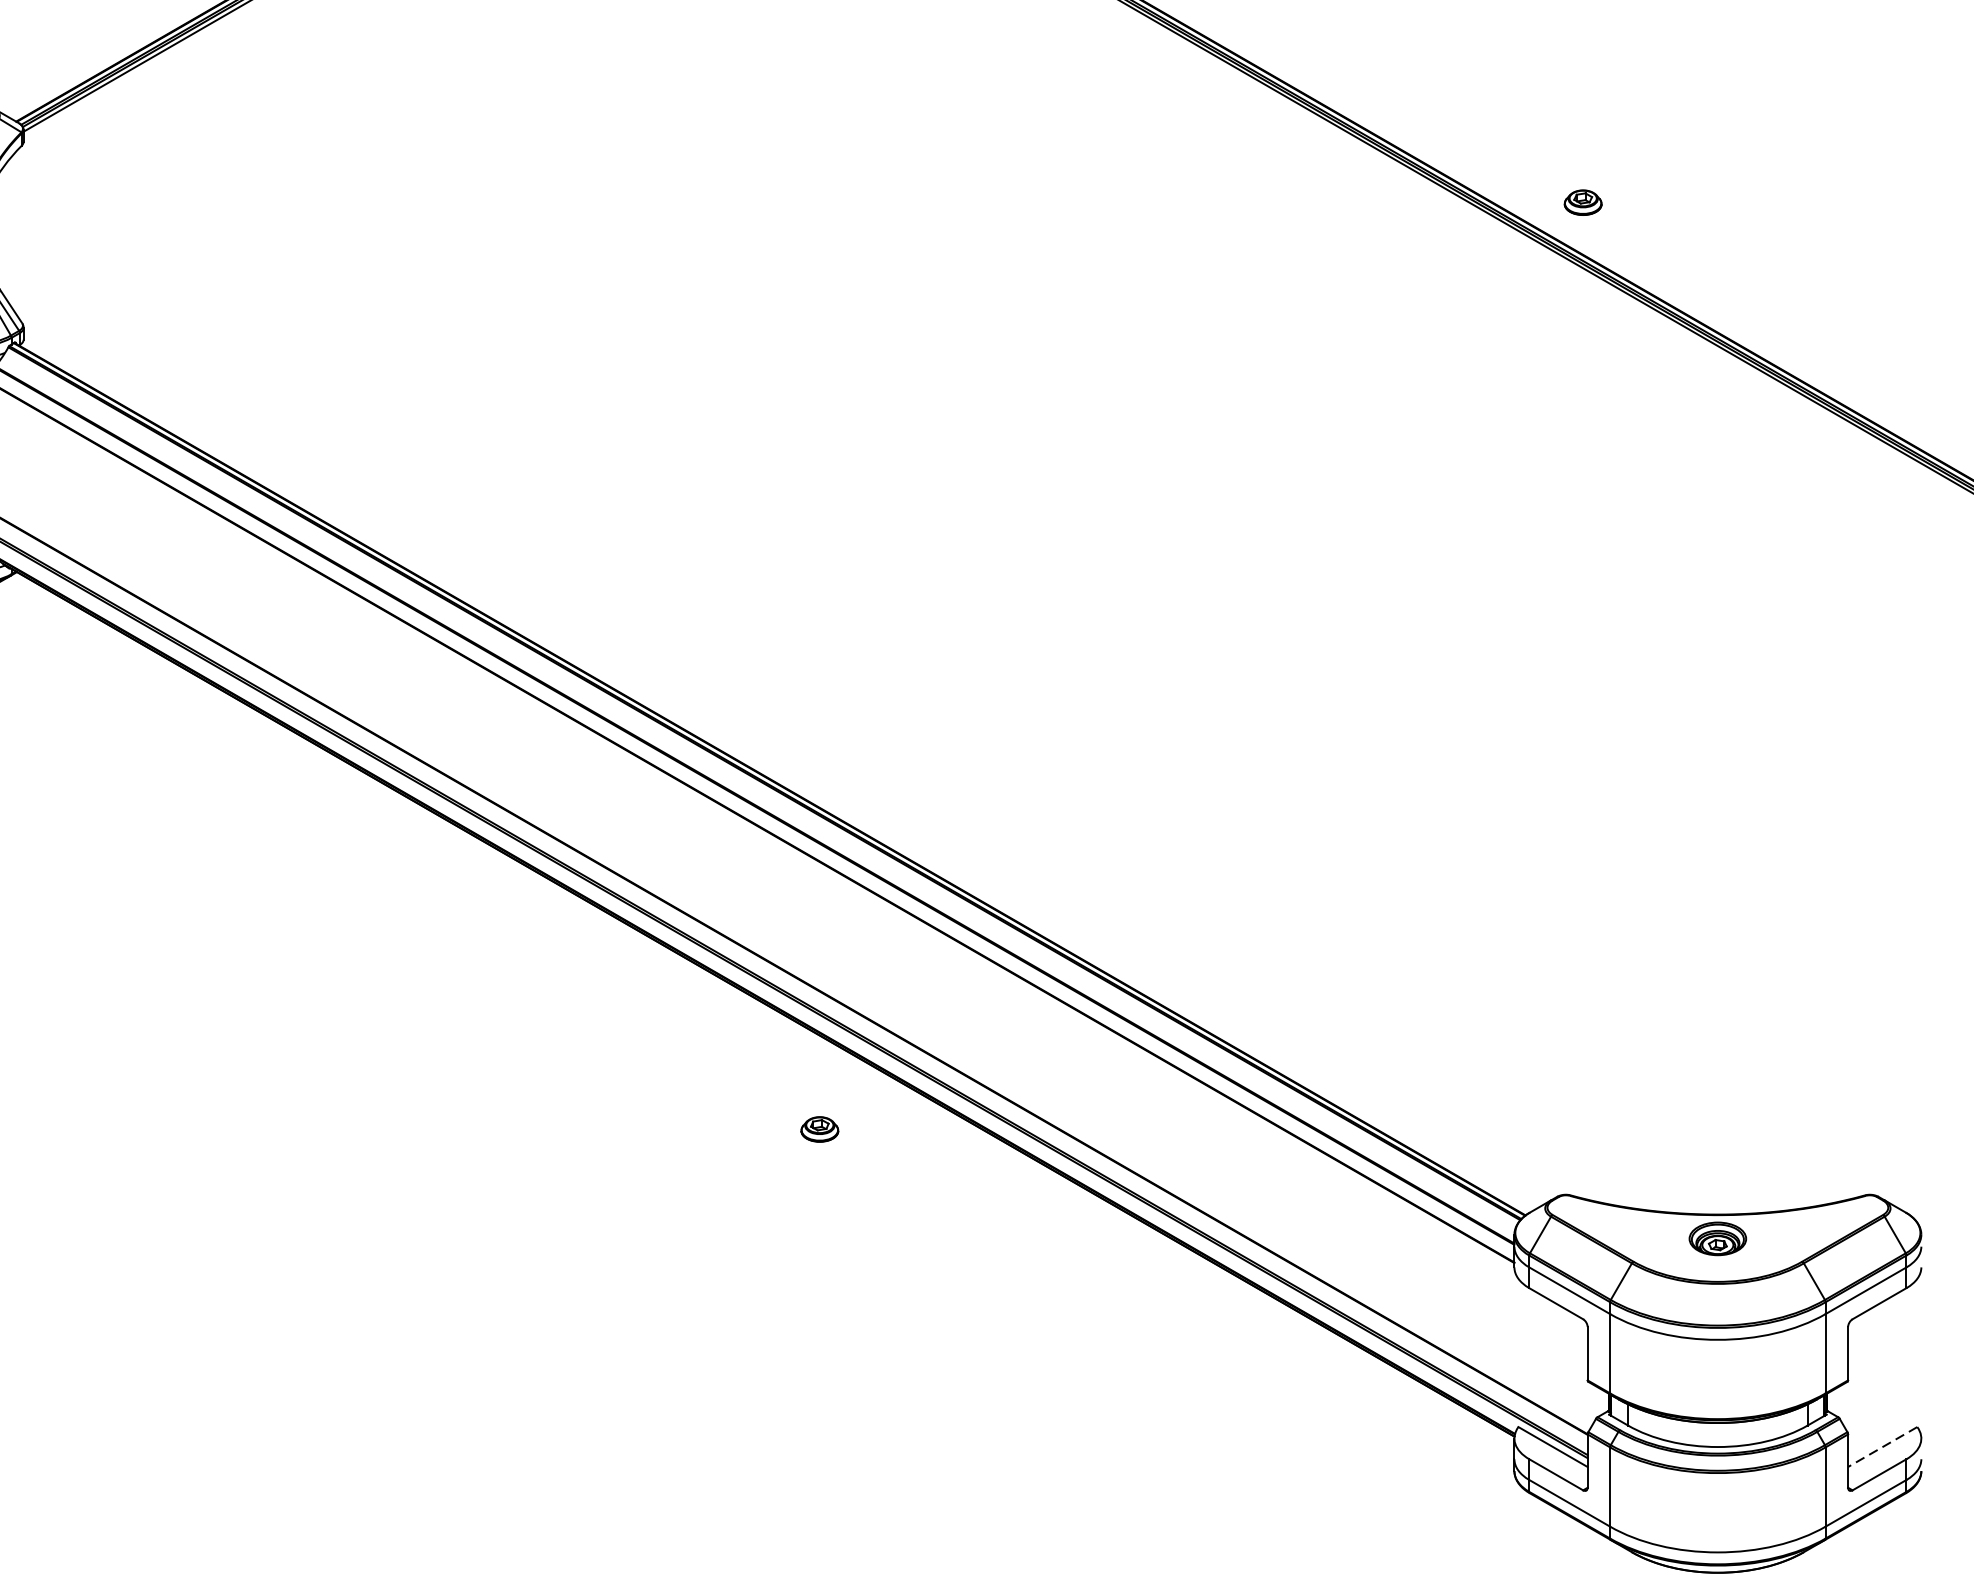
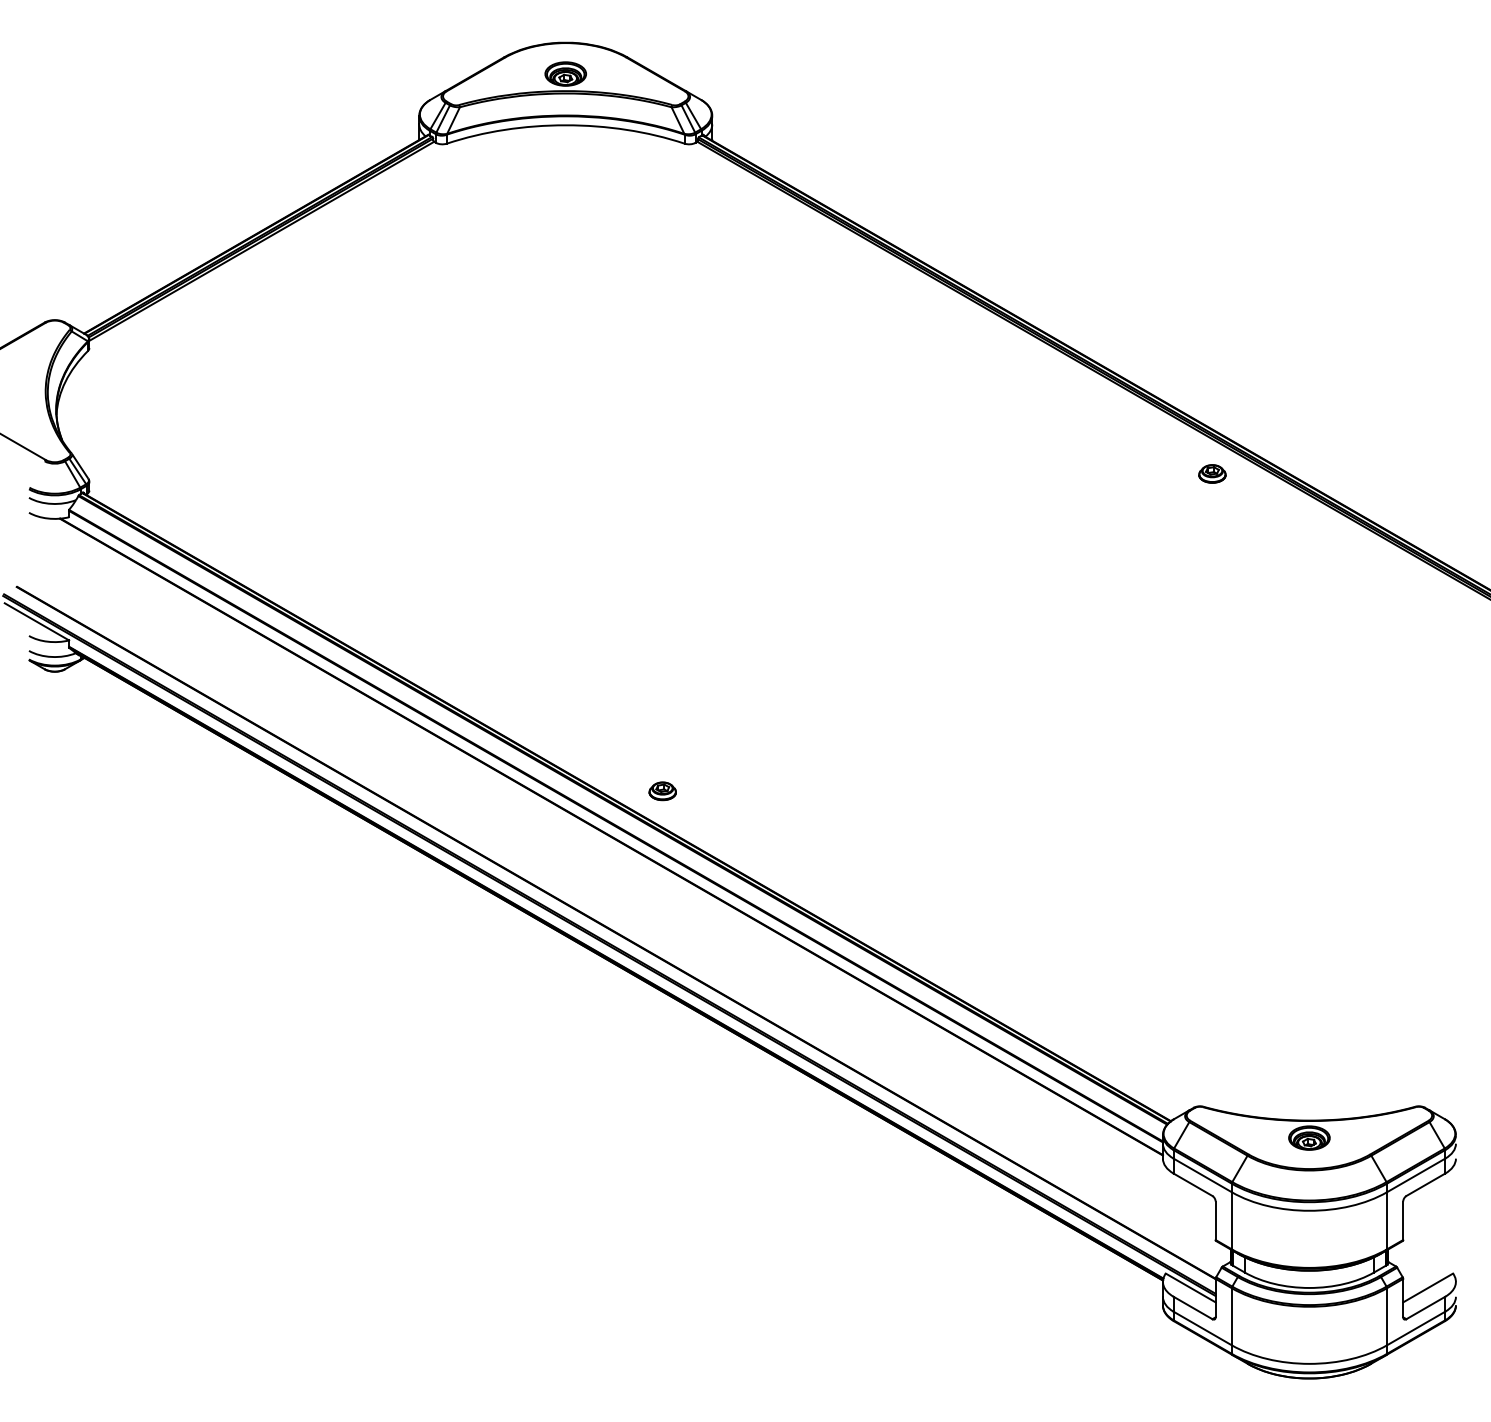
part: (1583, 202) -> (1212, 473), moved
part: (819, 1129) -> (662, 791), moved
line: (1883, 1446) -> (1428, 1287), dashed -> solid

